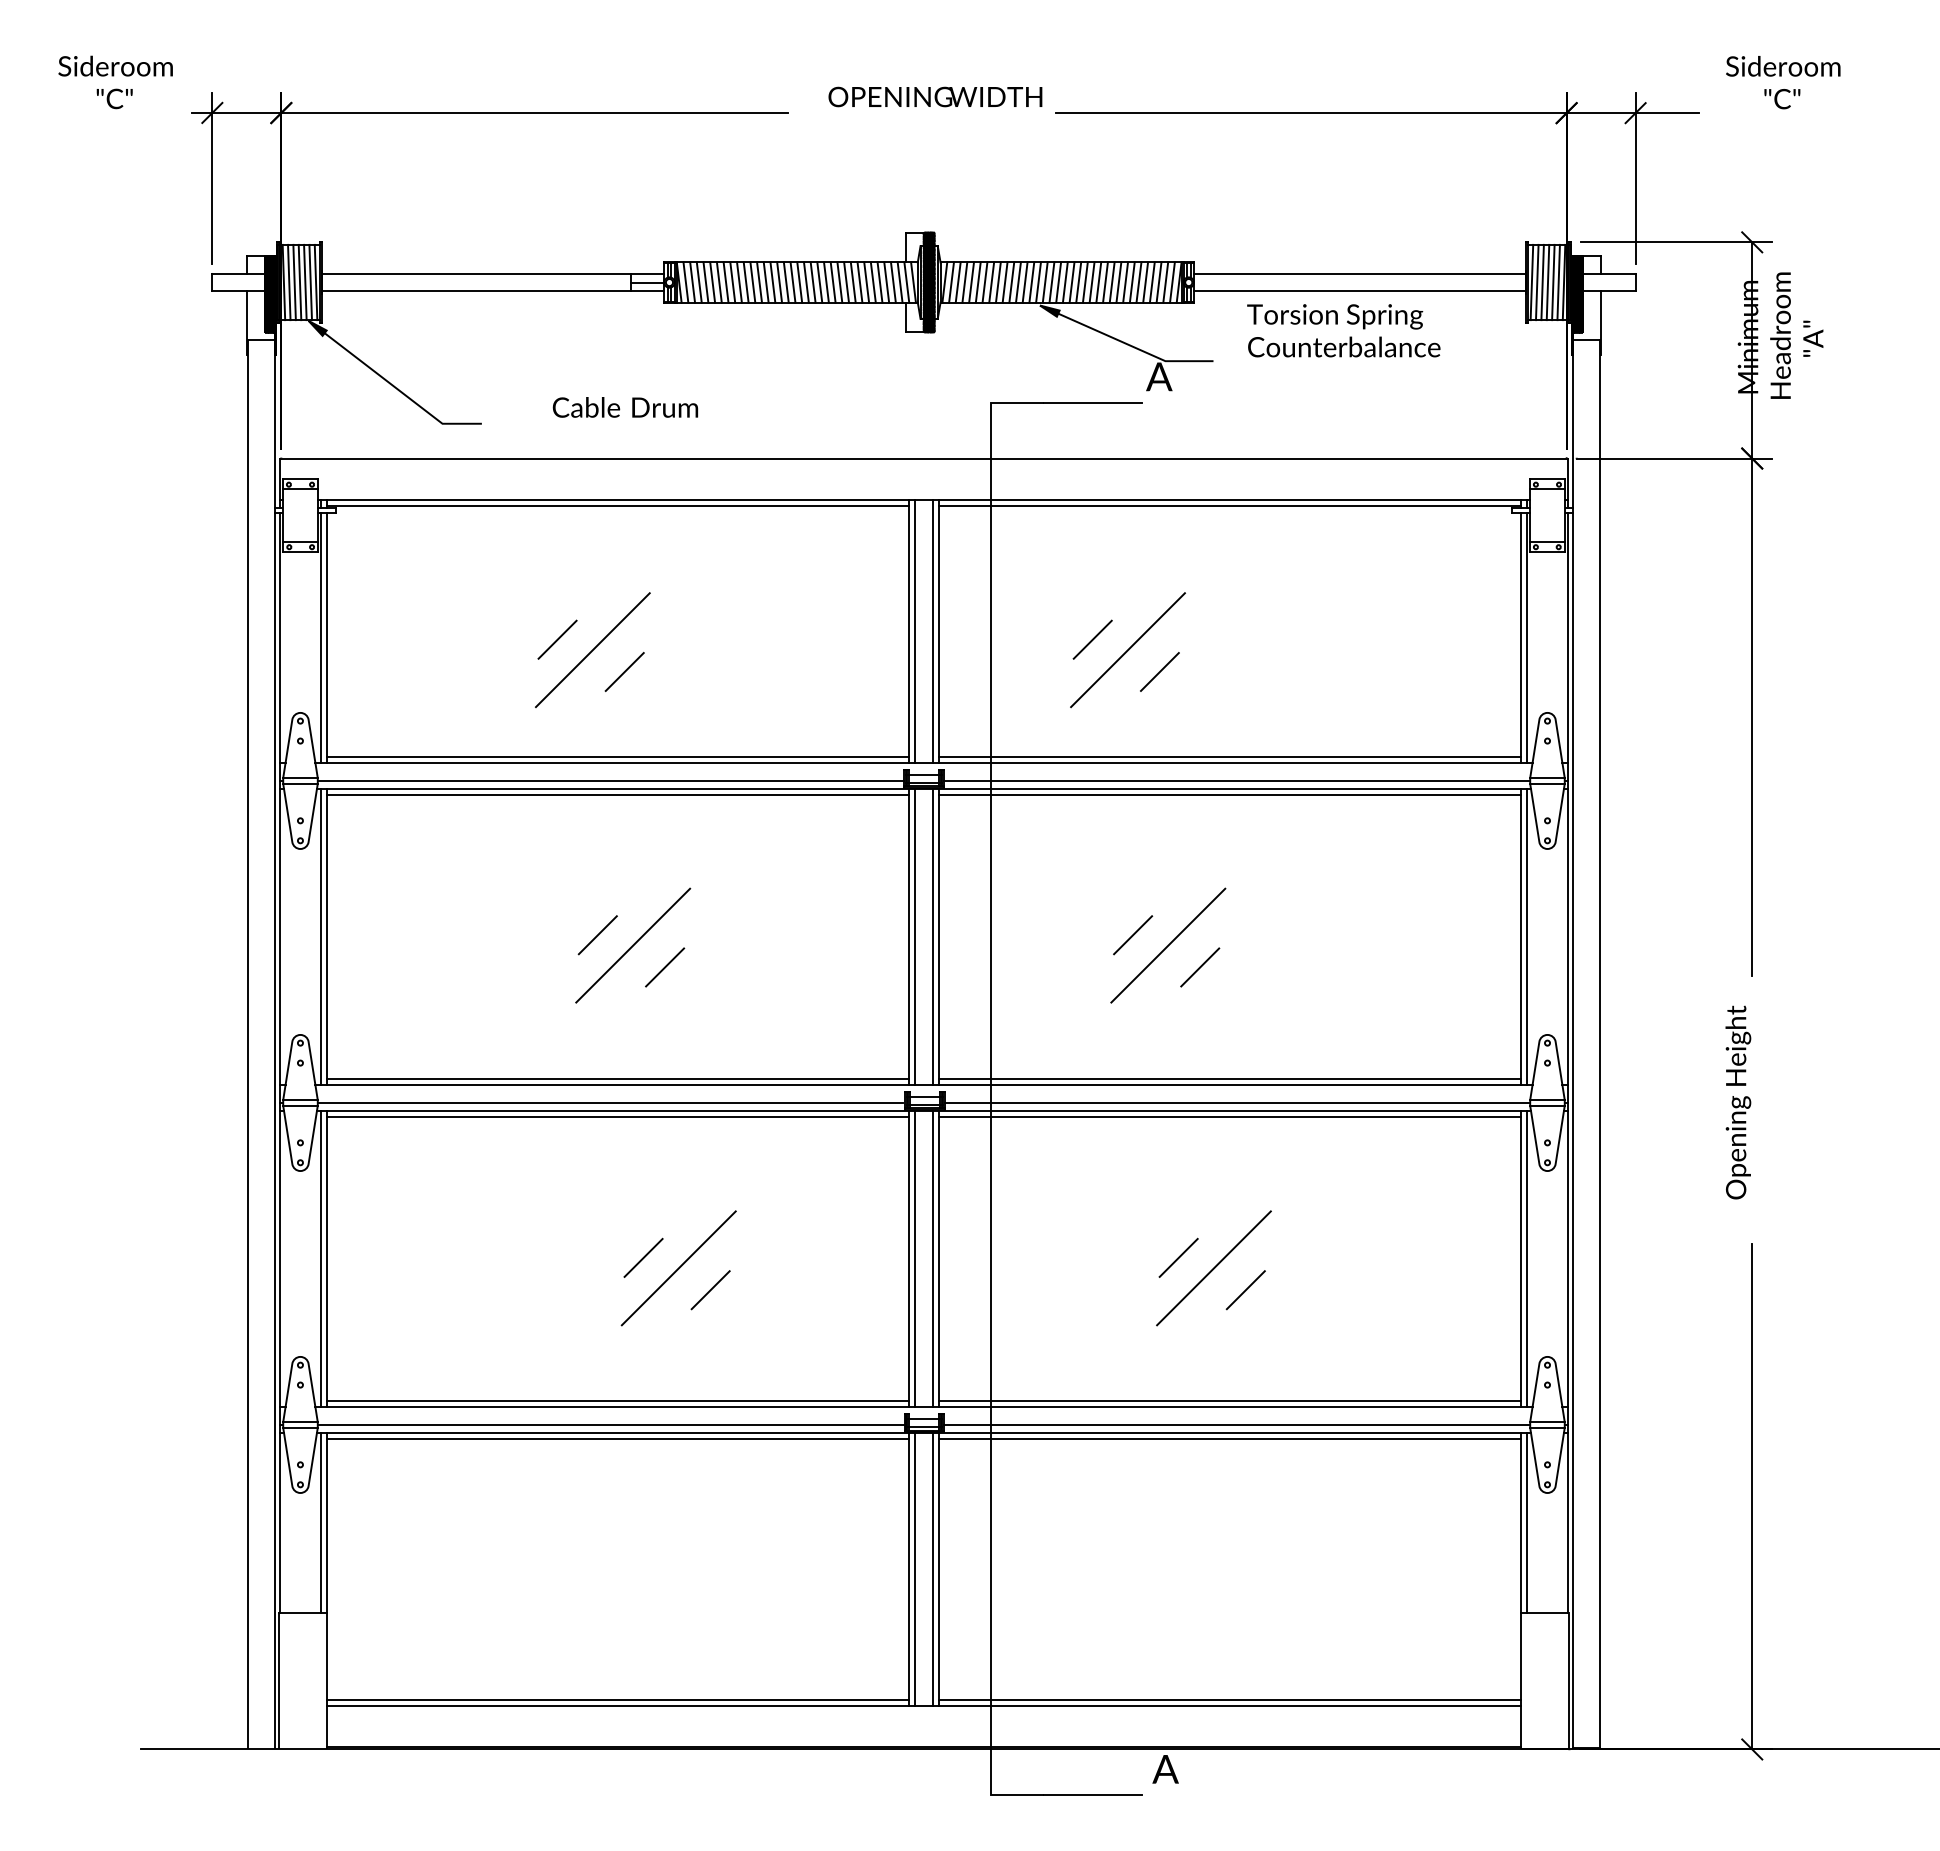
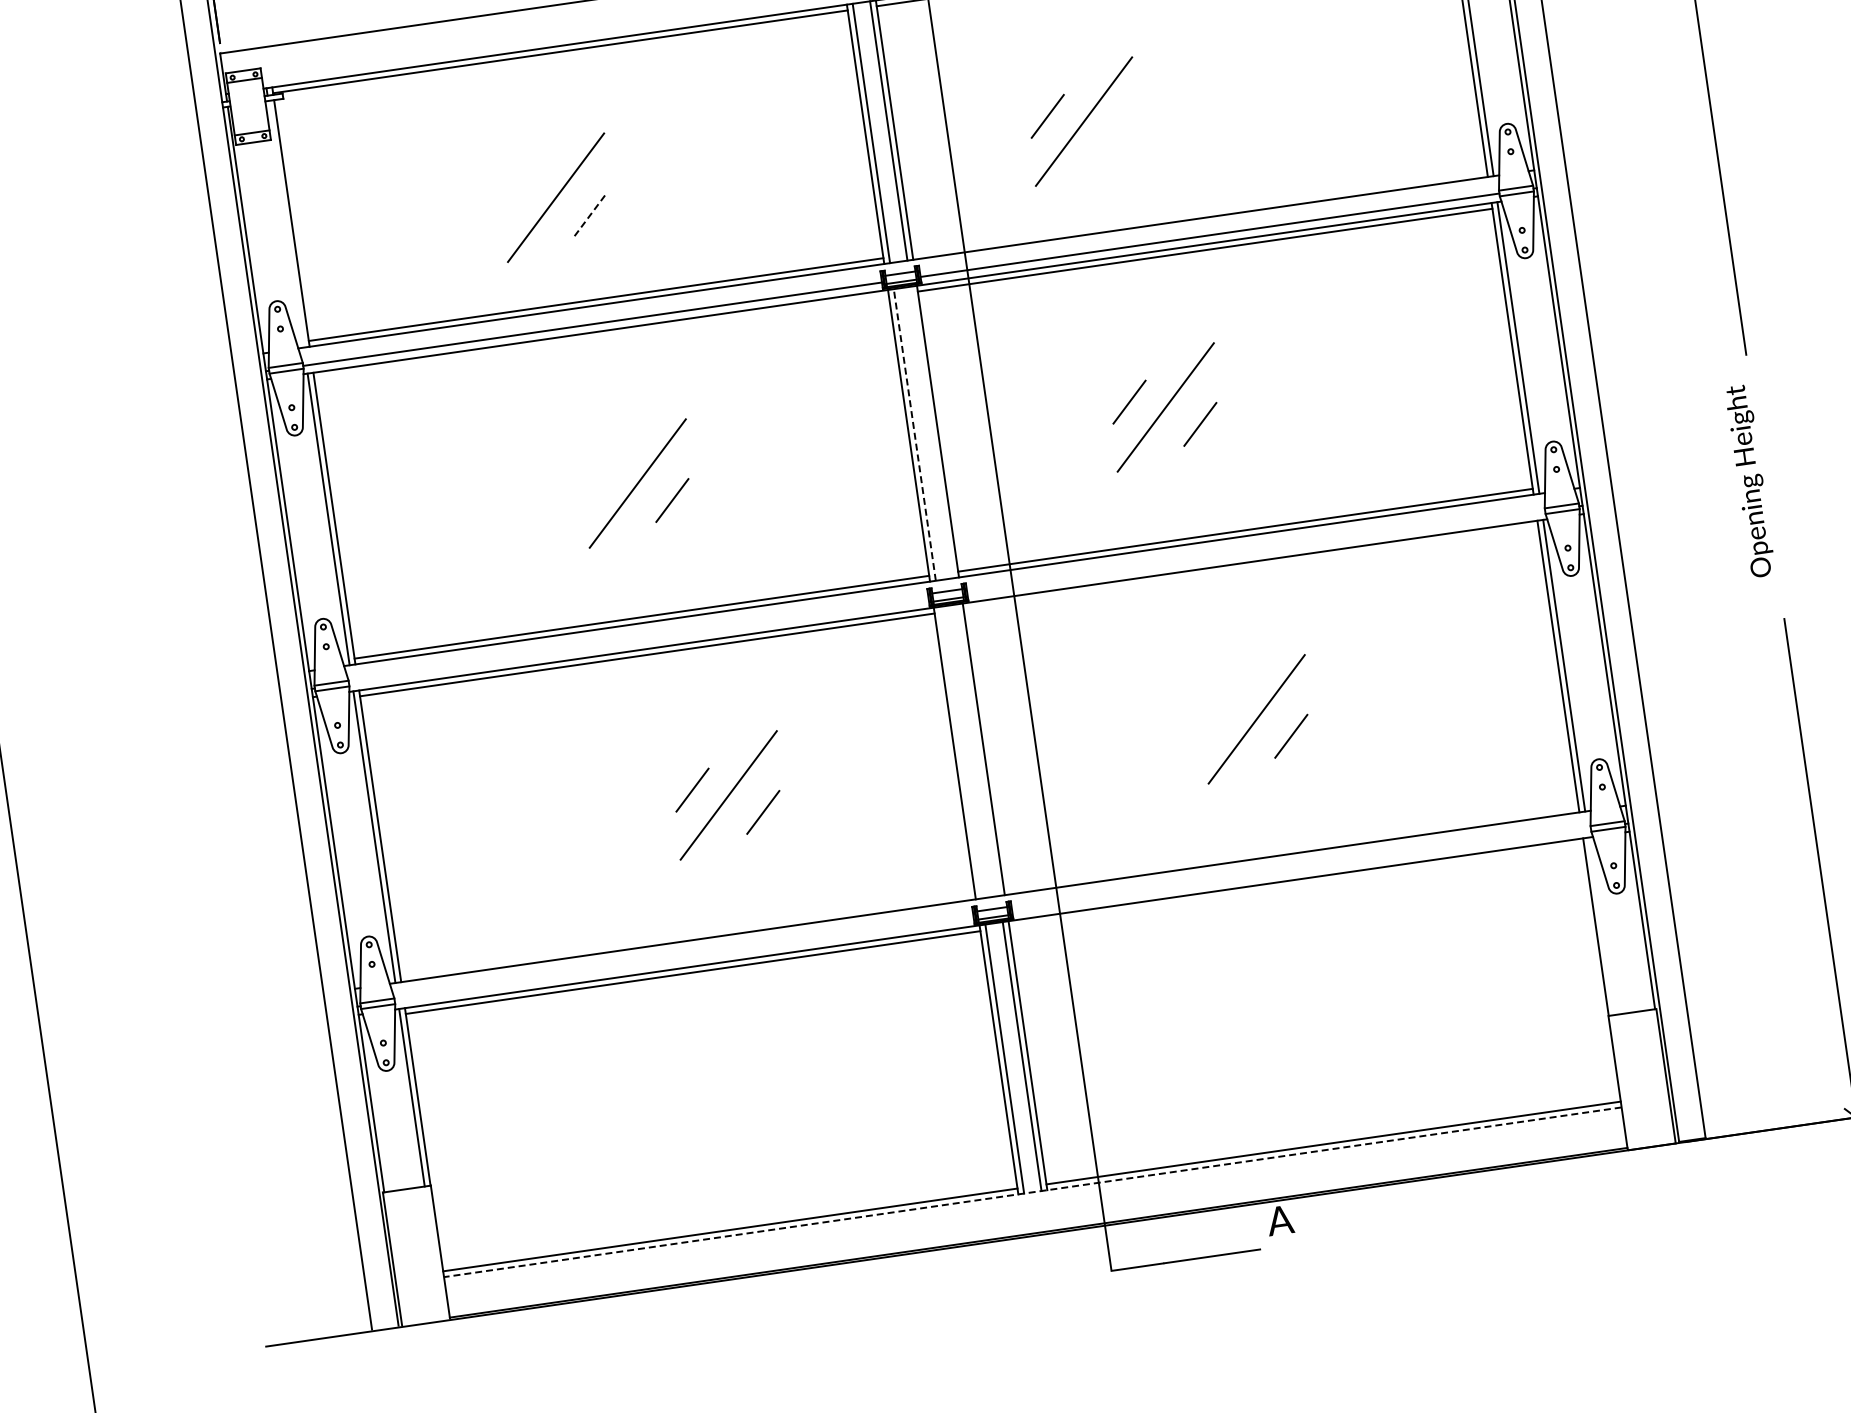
line: (321, 637) -> (286, 223), removed
line: (557, 639) -> (519, 192), removed
line: (1159, 671) -> (1118, 138), removed
line: (624, 672) -> (590, 215), solid -> dashed
line: (1229, 757) -> (1199, 213), removed
line: (617, 795) -> (601, 337), removed
line: (597, 935) -> (601, 478), removed
line: (932, 936) -> (931, 431), removed
line: (915, 937) -> (915, 435), solid -> dashed
line: (610, 1102) -> (637, 641), removed
line: (1237, 1102) -> (1256, 552), removed
line: (1229, 1117) -> (1250, 568), removed
line: (1178, 1257) -> (1220, 713), removed
line: (915, 1258) -> (960, 752), removed
line: (932, 1258) -> (977, 749), removed
line: (617, 1401) -> (687, 935), removed
line: (1229, 1401) -> (1290, 848), removed
line: (610, 1424) -> (683, 959), removed
line: (1236, 1424) -> (1301, 870), removed
line: (1229, 1439) -> (1296, 885), removed
line: (1526, 1523) -> (1601, 926), removed
line: (923, 1705) -> (1032, 1191), solid -> dashed

